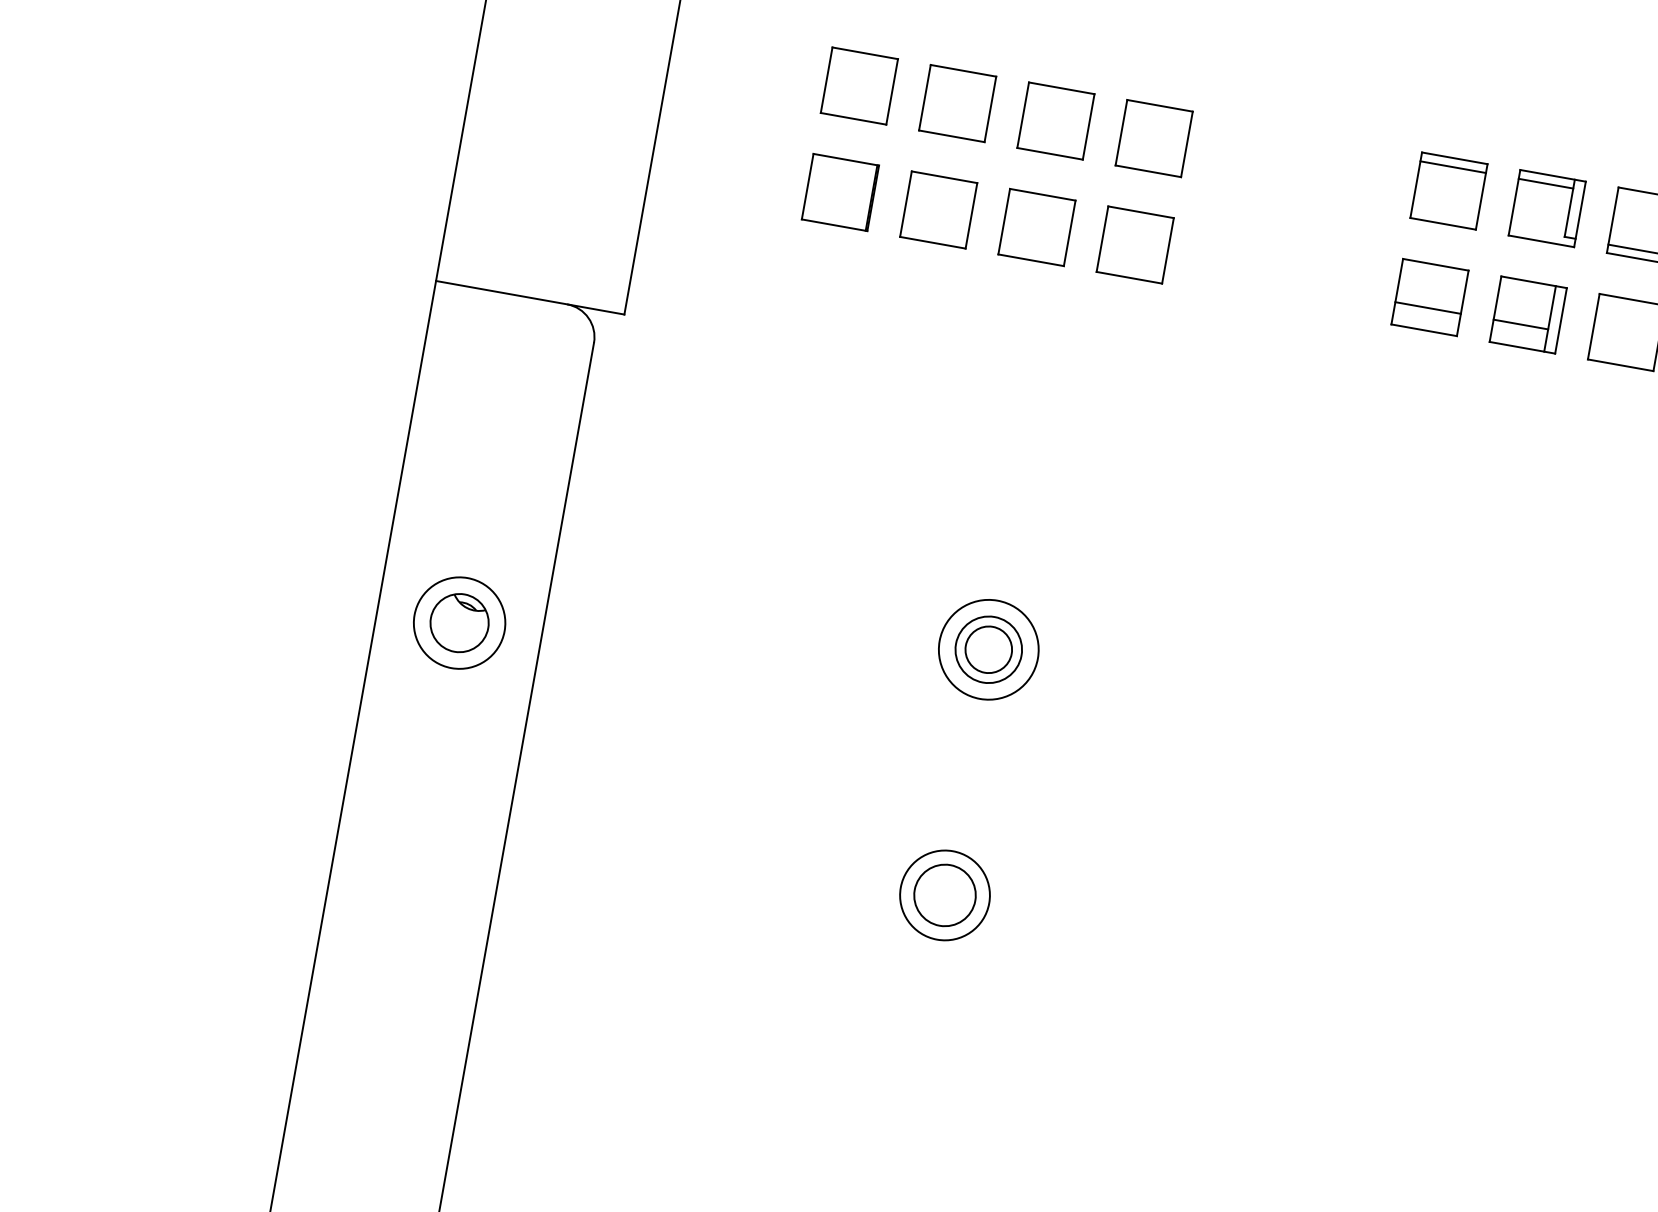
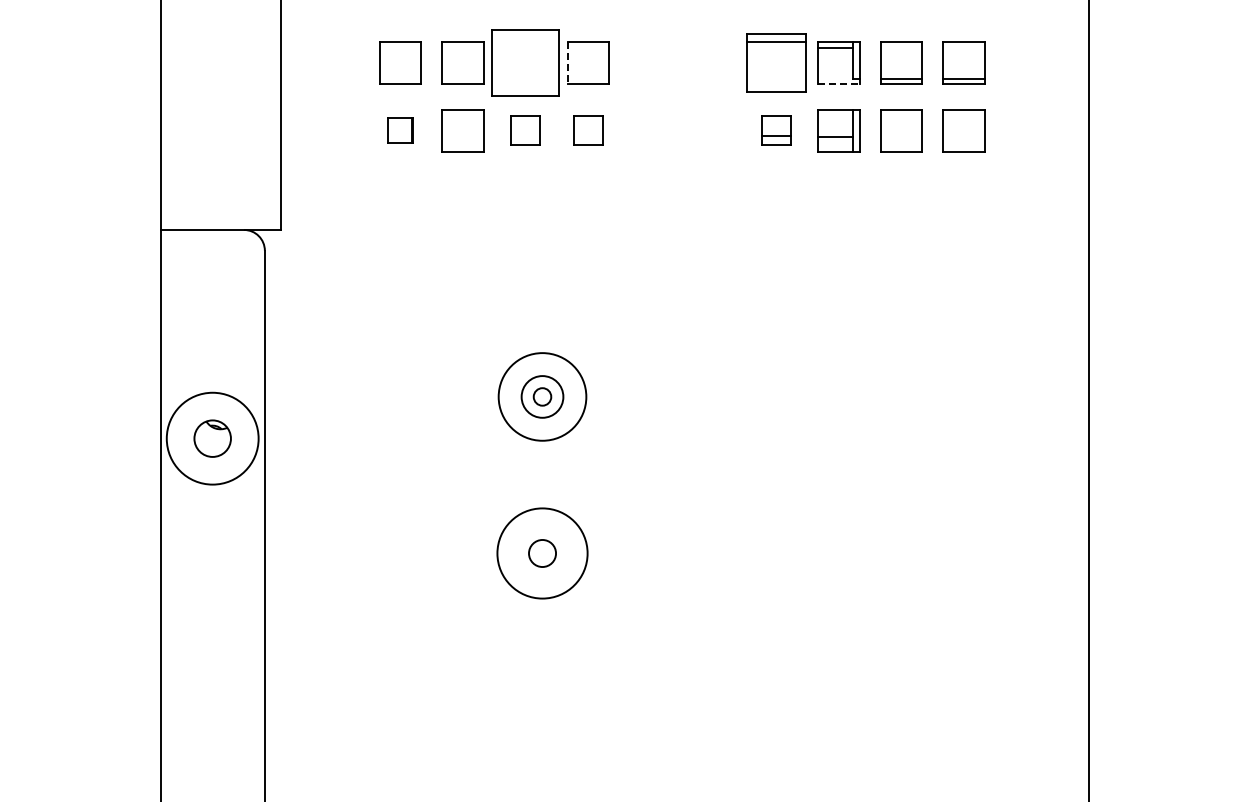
part: (1055, 120) -> (525, 62), size x1.6
line: (1121, 132) -> (567, 62), solid -> dashed
part: (1447, 190) -> (775, 62), size x1.4
part: (840, 192) -> (400, 130), size x0.6
part: (1036, 226) -> (525, 130), size x0.7
line: (1540, 240) -> (838, 83), solid -> dashed
part: (1135, 244) -> (588, 130), size x0.7
part: (1428, 296) -> (775, 130), size x0.7
circle: (459, 622) -> (212, 438), size x1.6
circle: (988, 649) -> (542, 396), size x0.6
circle: (988, 649) -> (542, 396), size x1.4
circle: (944, 895) -> (542, 553), size x0.7
circle: (944, 895) -> (542, 553), size x1.6

